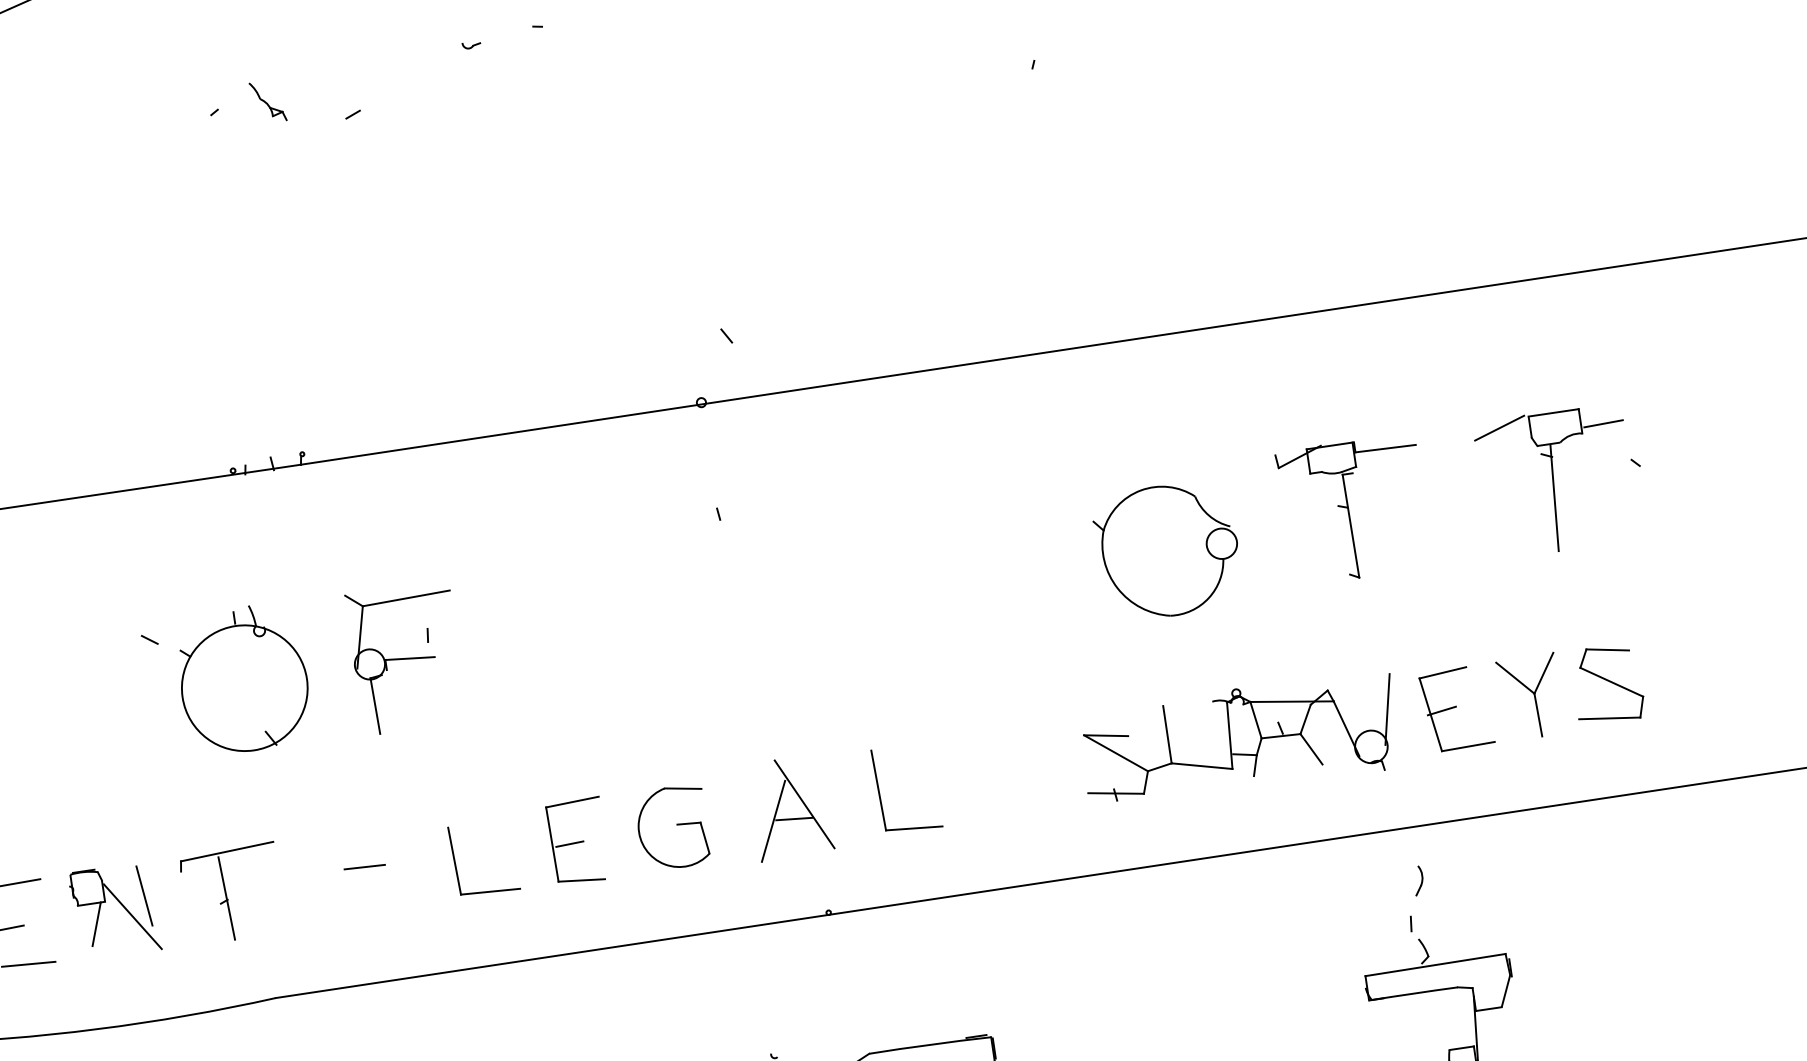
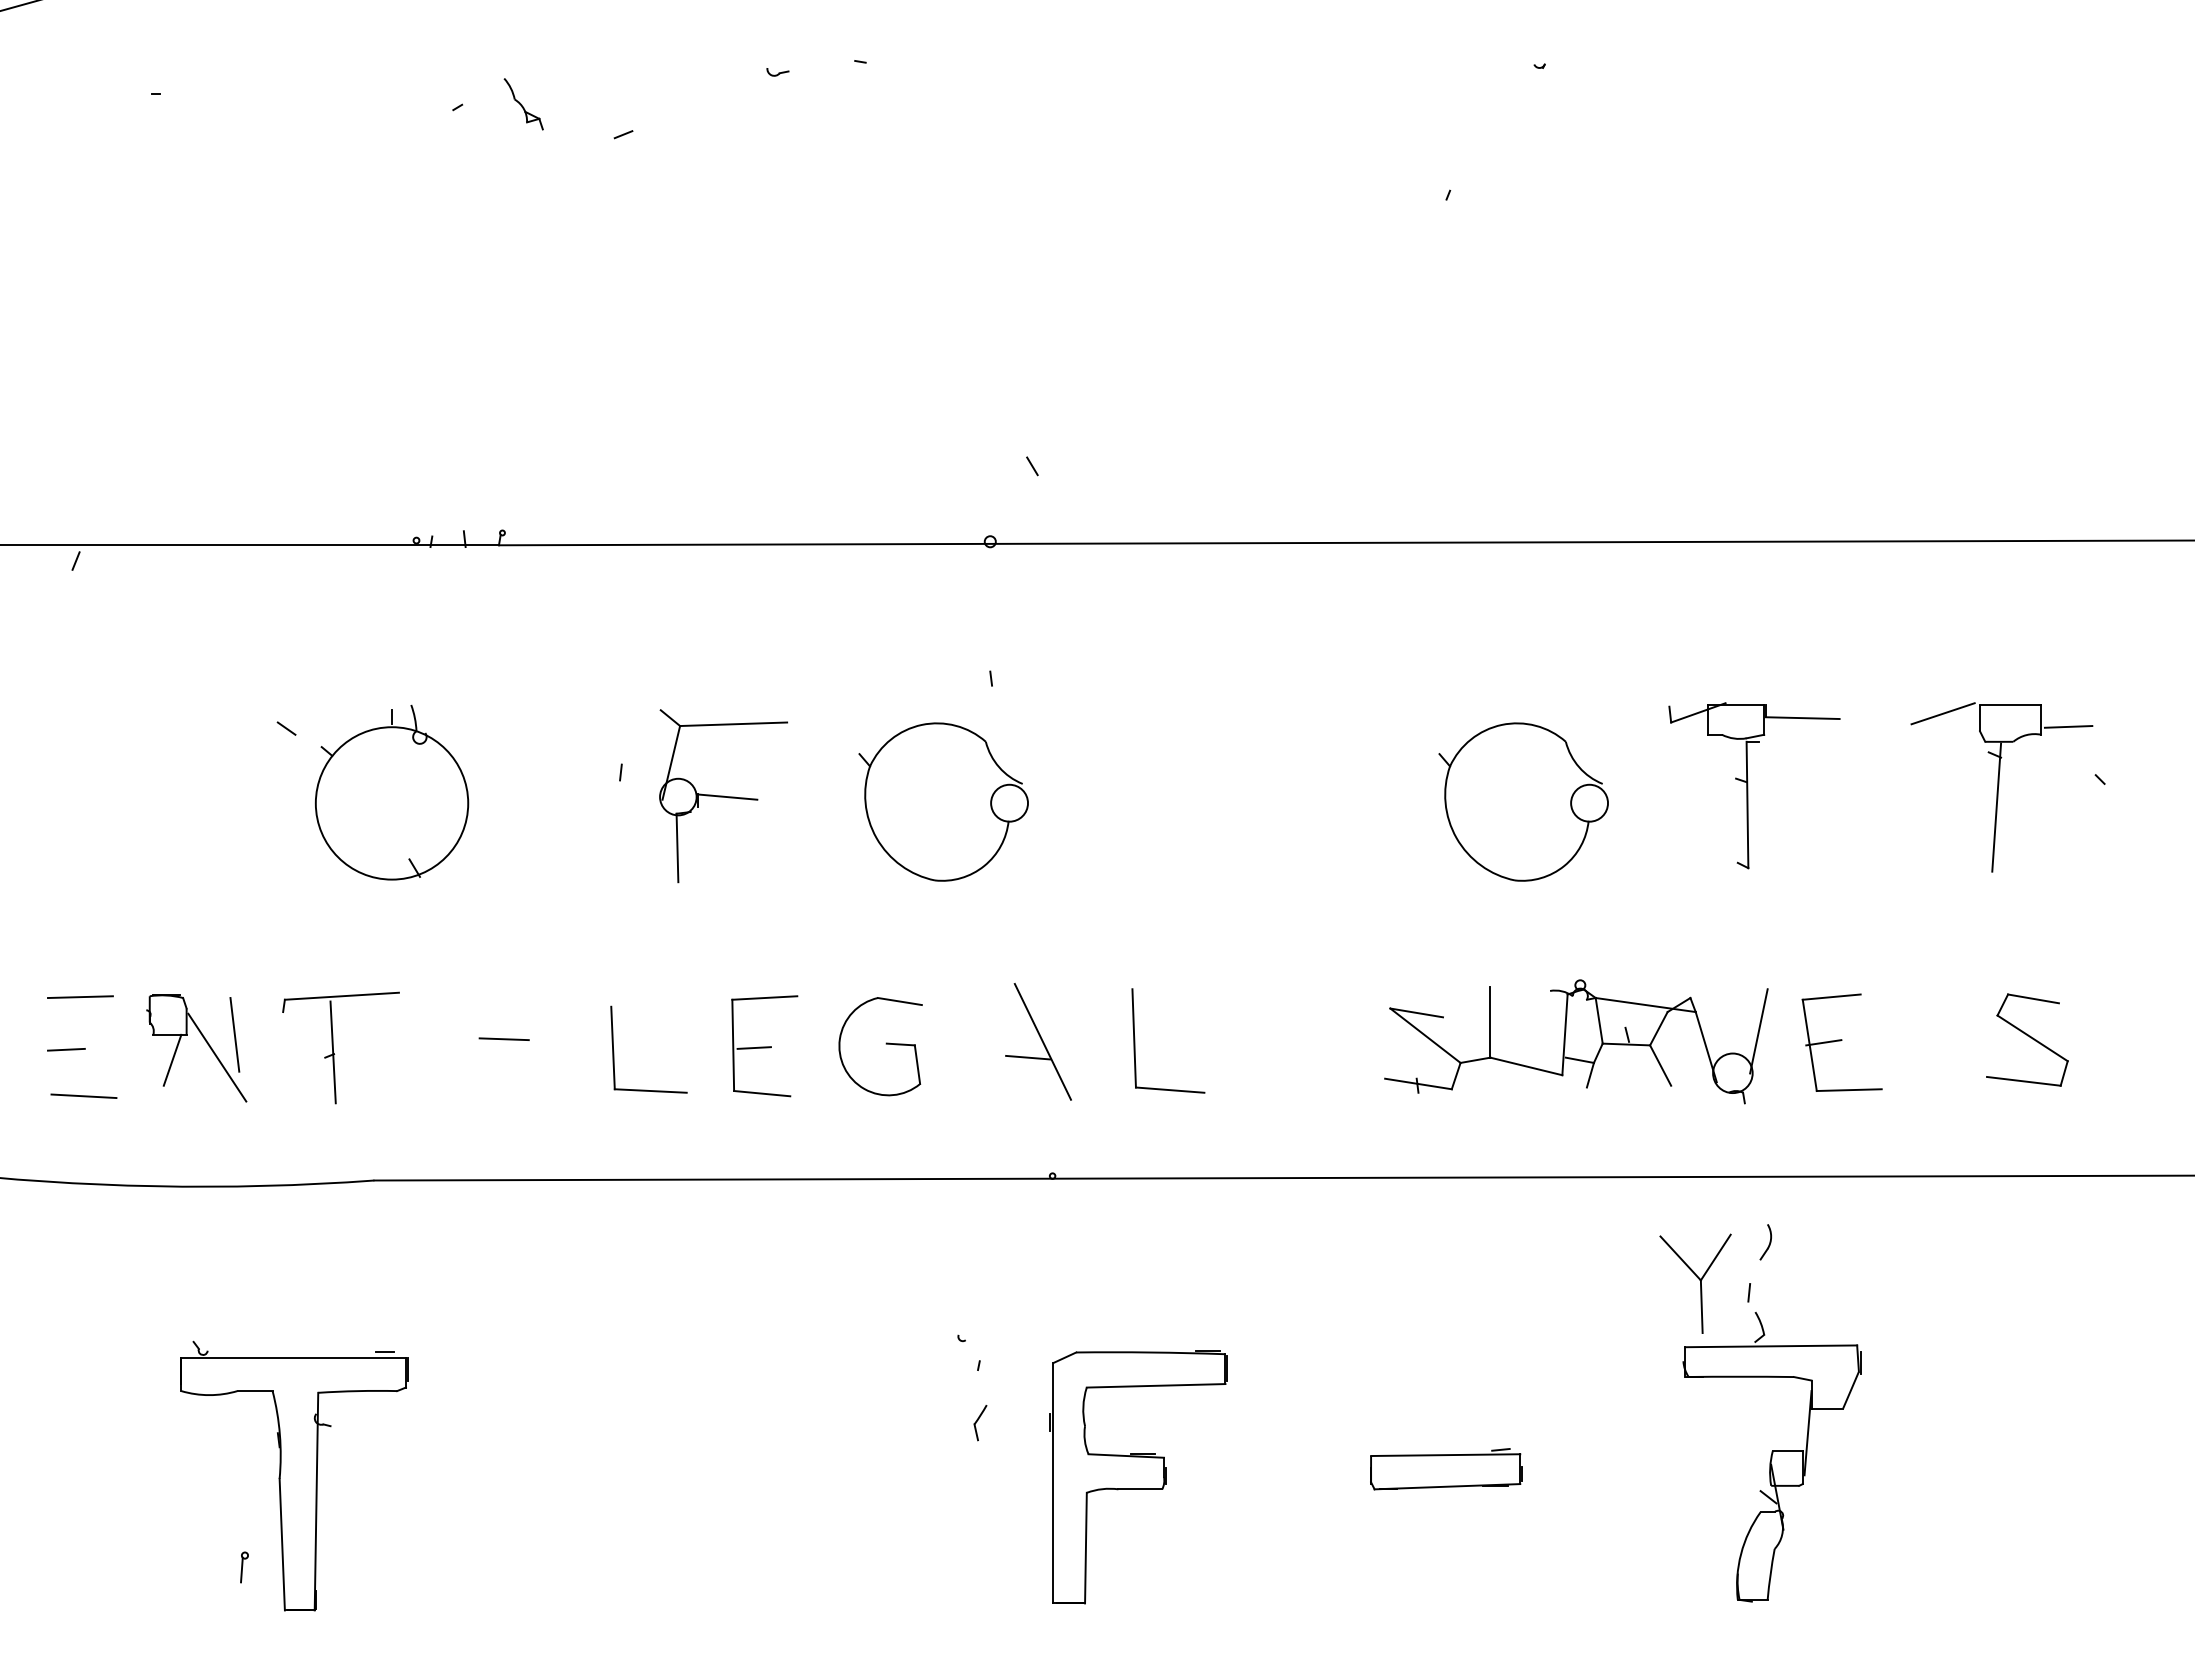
part: (732, 614) -> (990, 801), added
part: (406, 658) -> (723, 796), moved
part: (1530, 696) -> (1695, 1283), moved
line: (773, 821) -> (1002, 1056), removed

